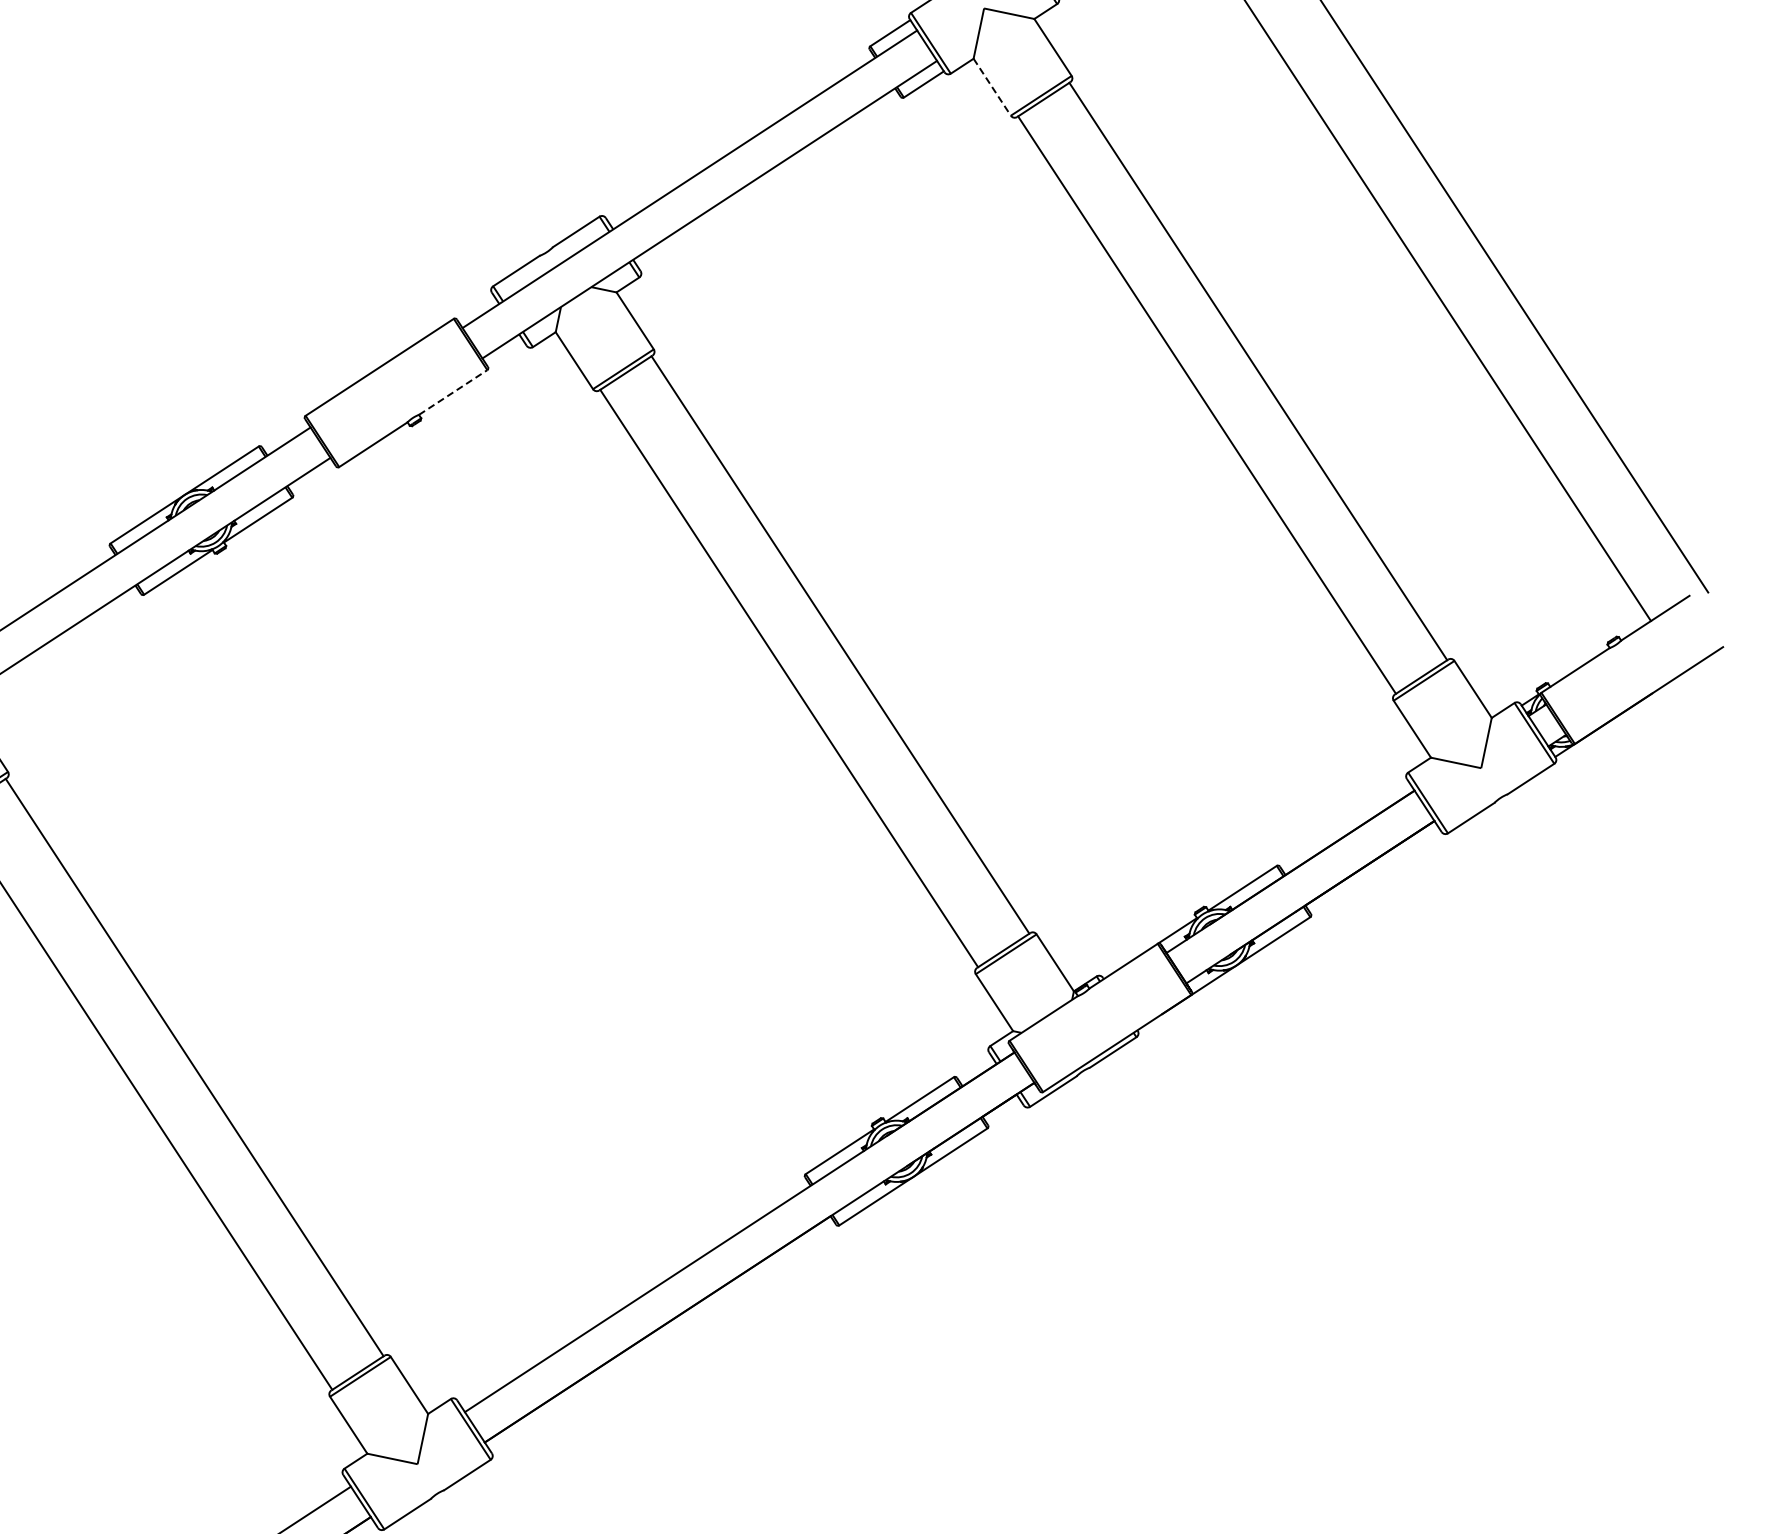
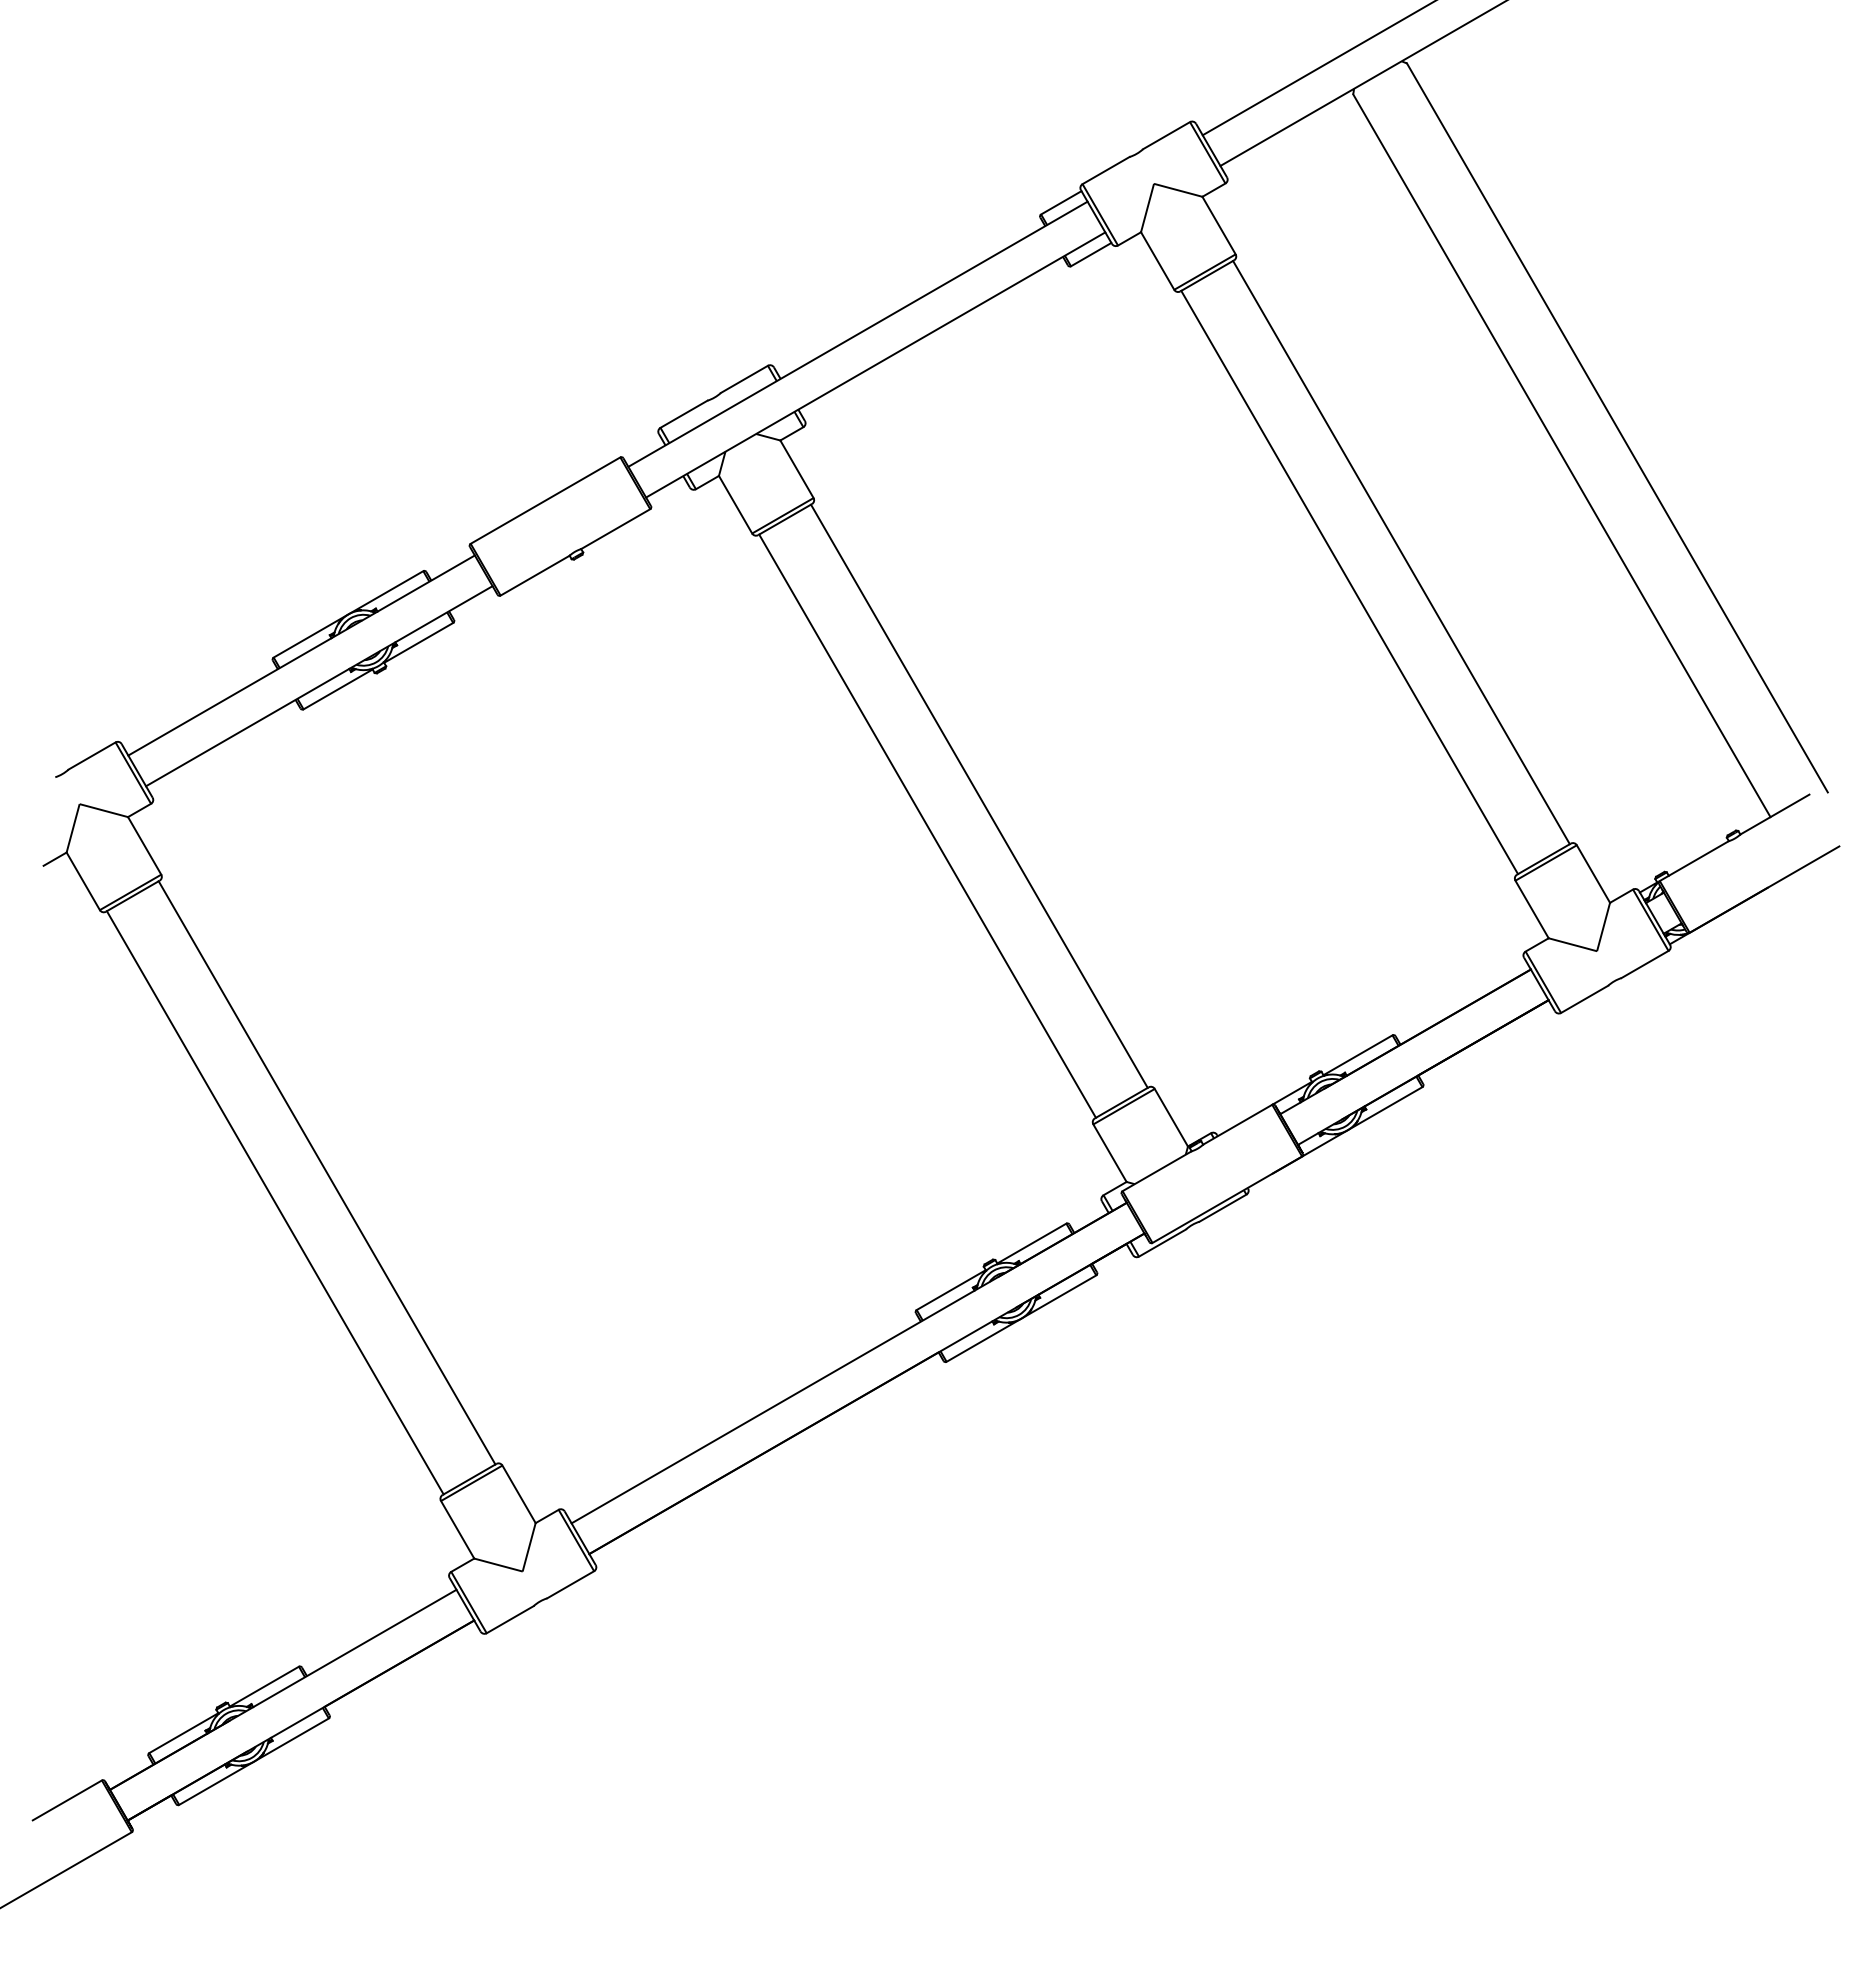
line: (992, 87) -> (1157, 261), dashed -> solid
line: (452, 392) -> (615, 529), dashed -> solid

